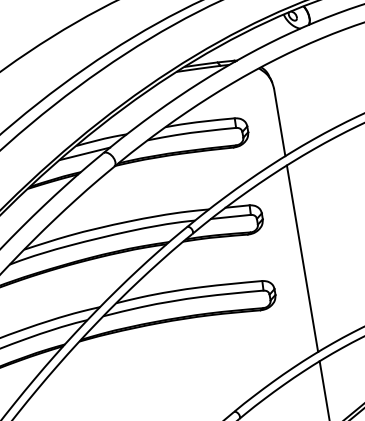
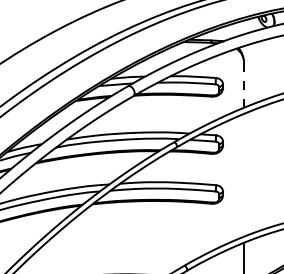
line: (280, 122) -> (244, 85), solid -> dashed
line: (302, 257) -> (244, 174), removed

